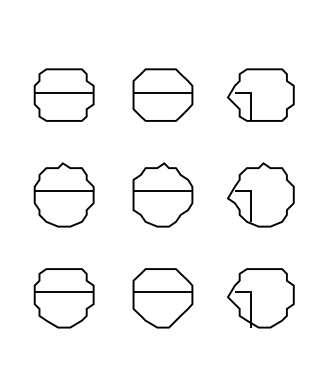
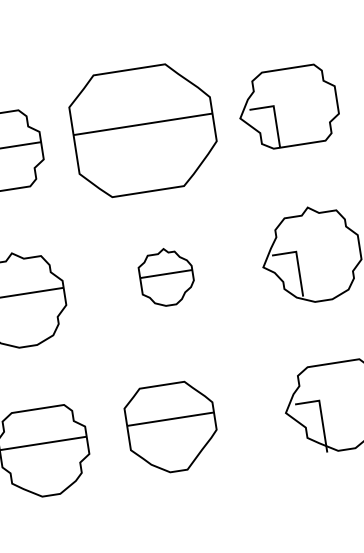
part: (162, 94) -> (143, 129), size x1.6
part: (162, 194) -> (165, 276), size x0.6
part: (162, 298) -> (171, 428), moved

